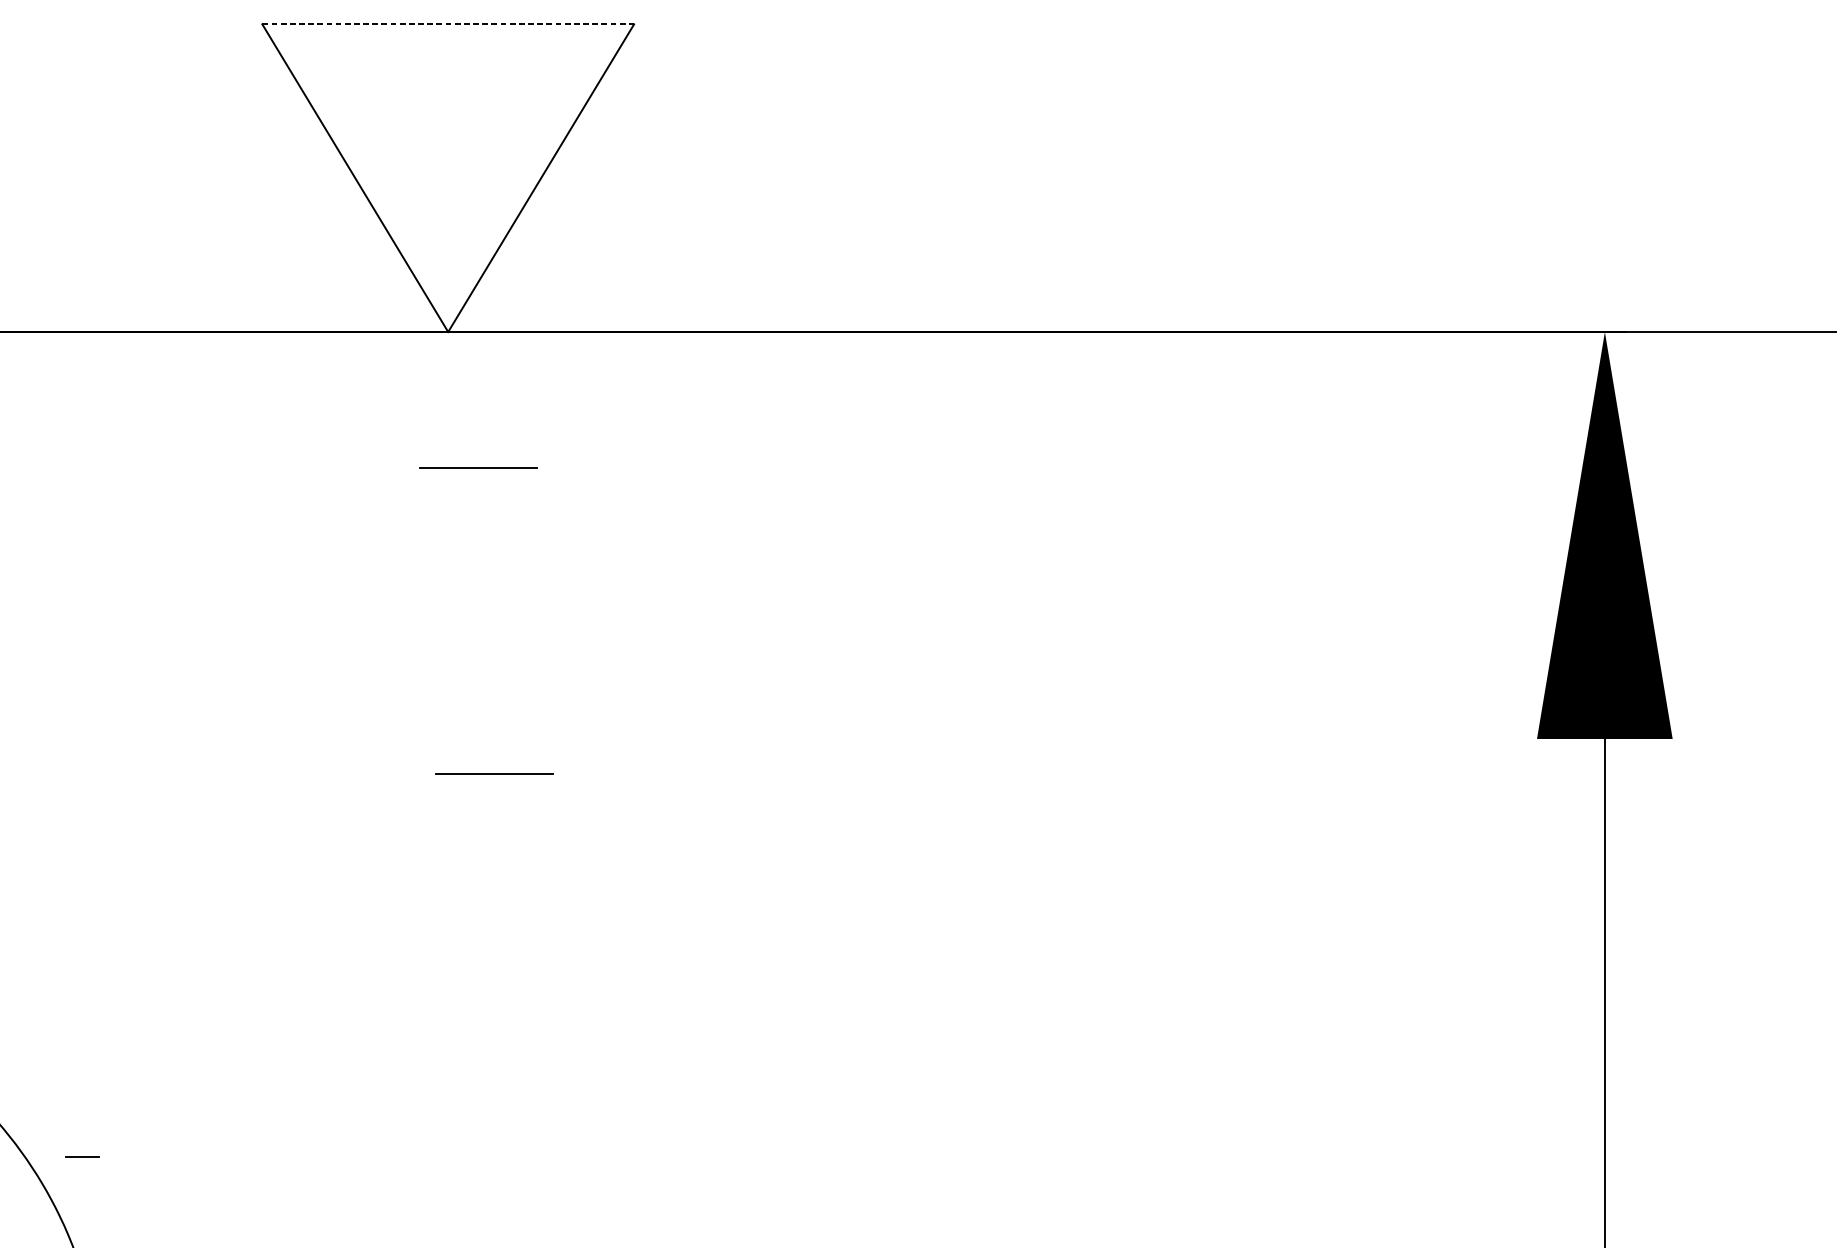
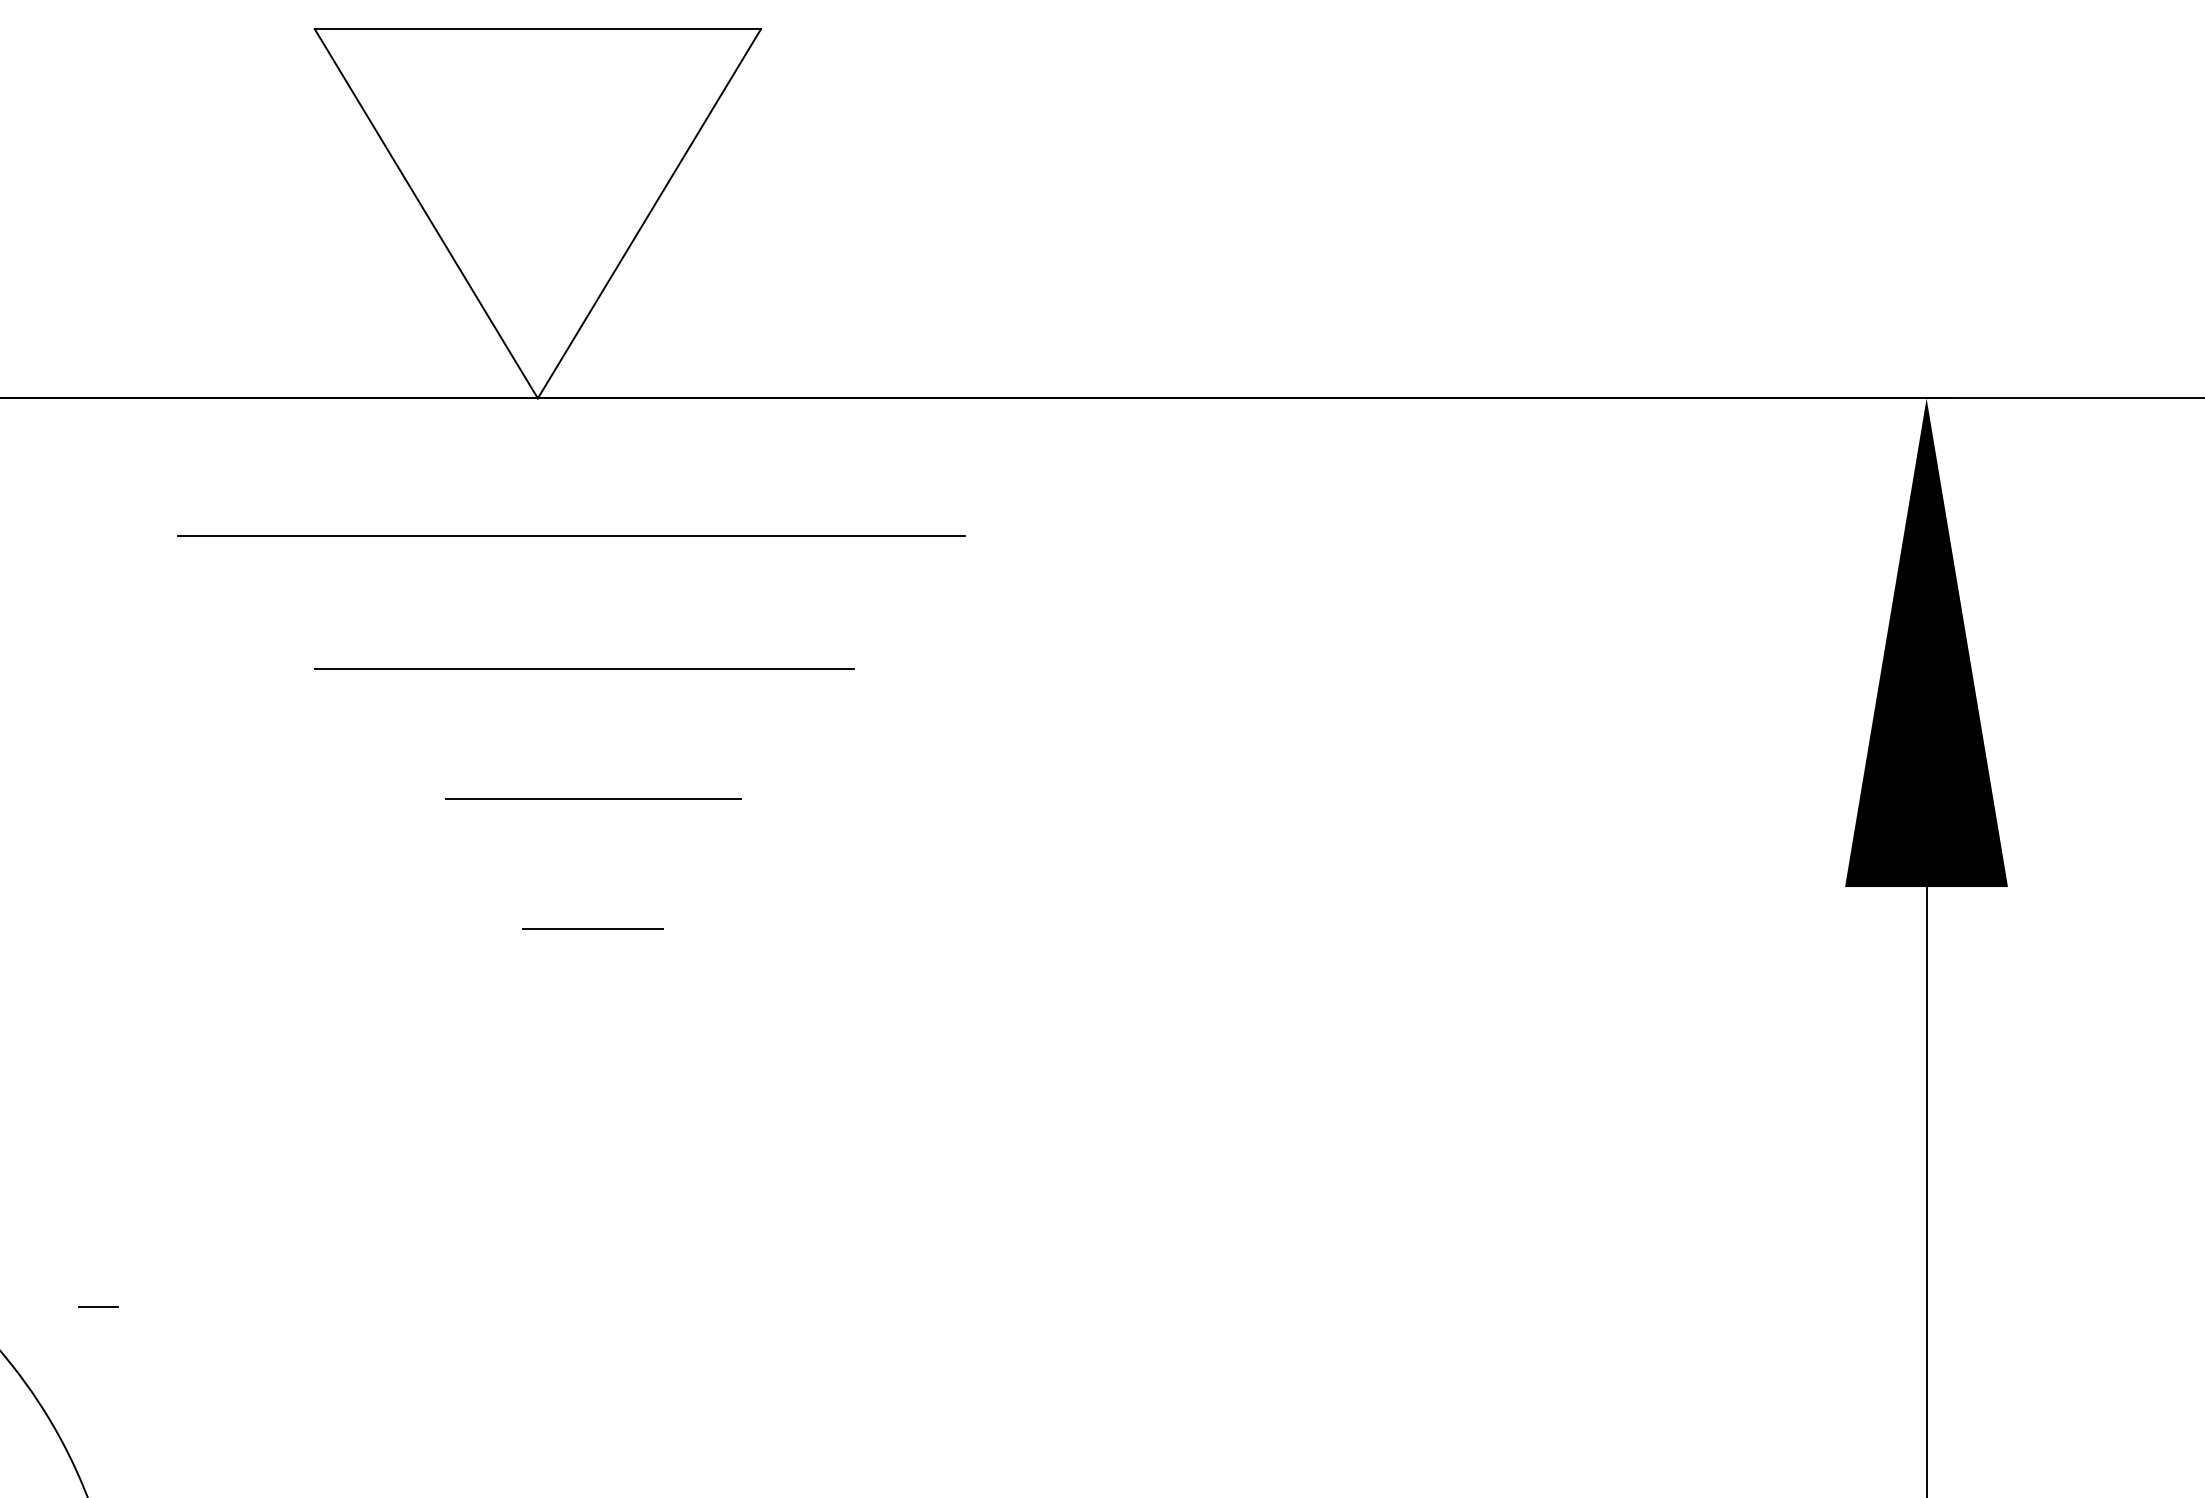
line: (448, 24) -> (538, 29), dashed -> solid
line: (475, 447) -> (570, 536), added
line: (477, 467) -> (573, 561), removed
line: (486, 556) -> (583, 668), added
line: (494, 666) -> (593, 799), added
line: (82, 1156) -> (98, 1306), moved

